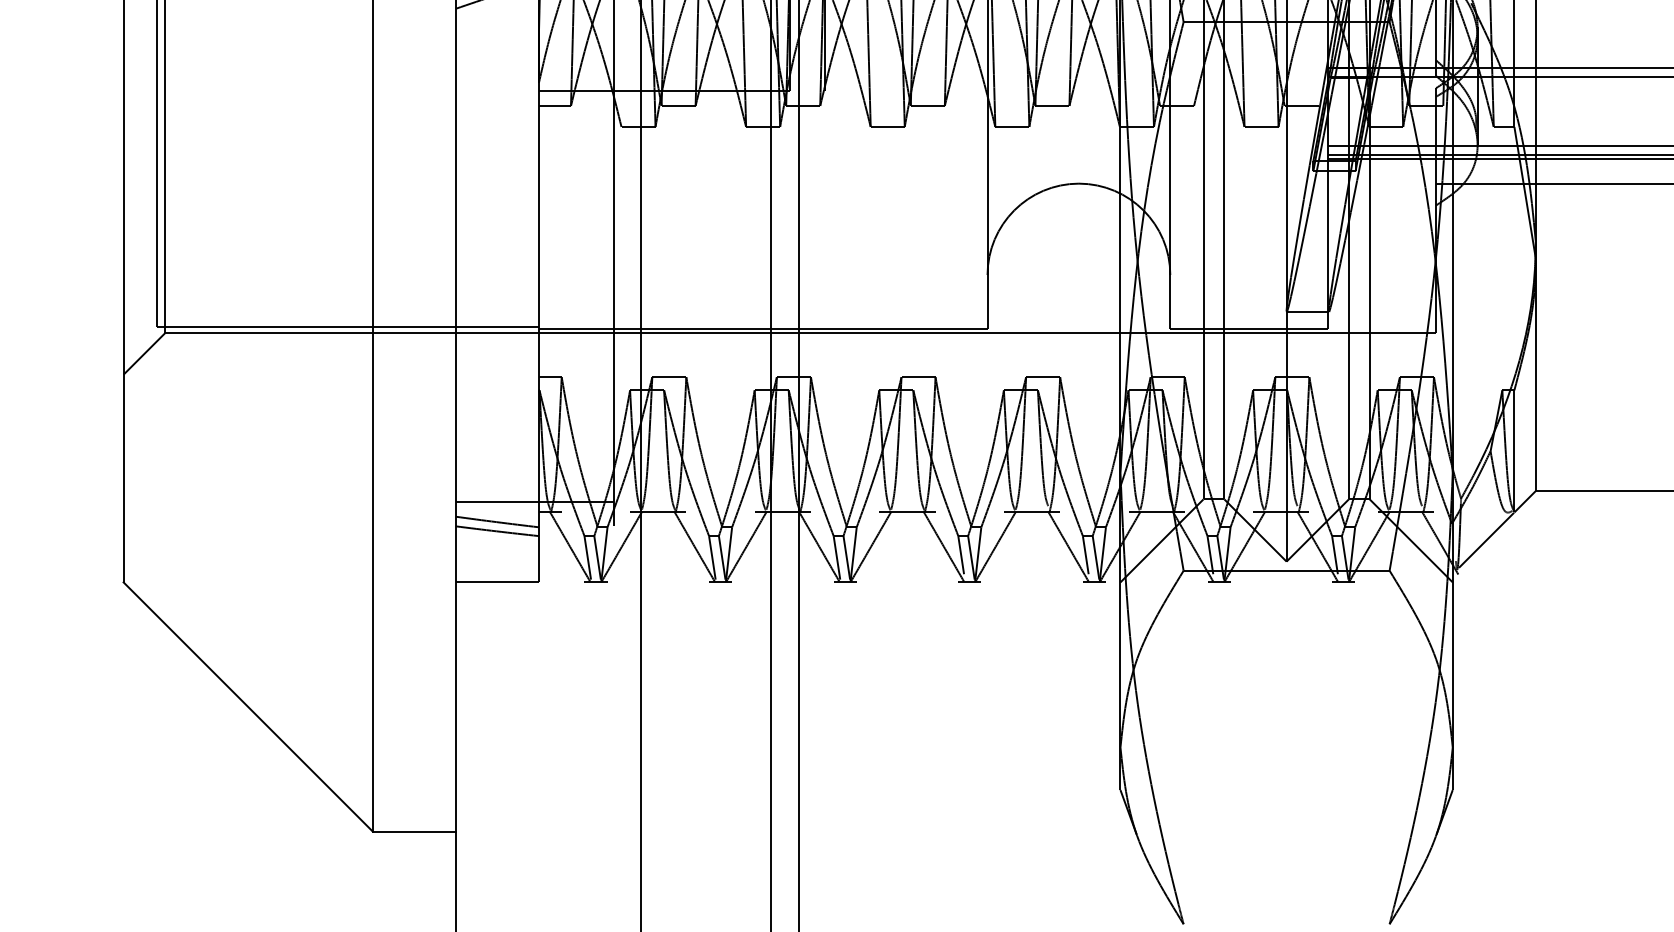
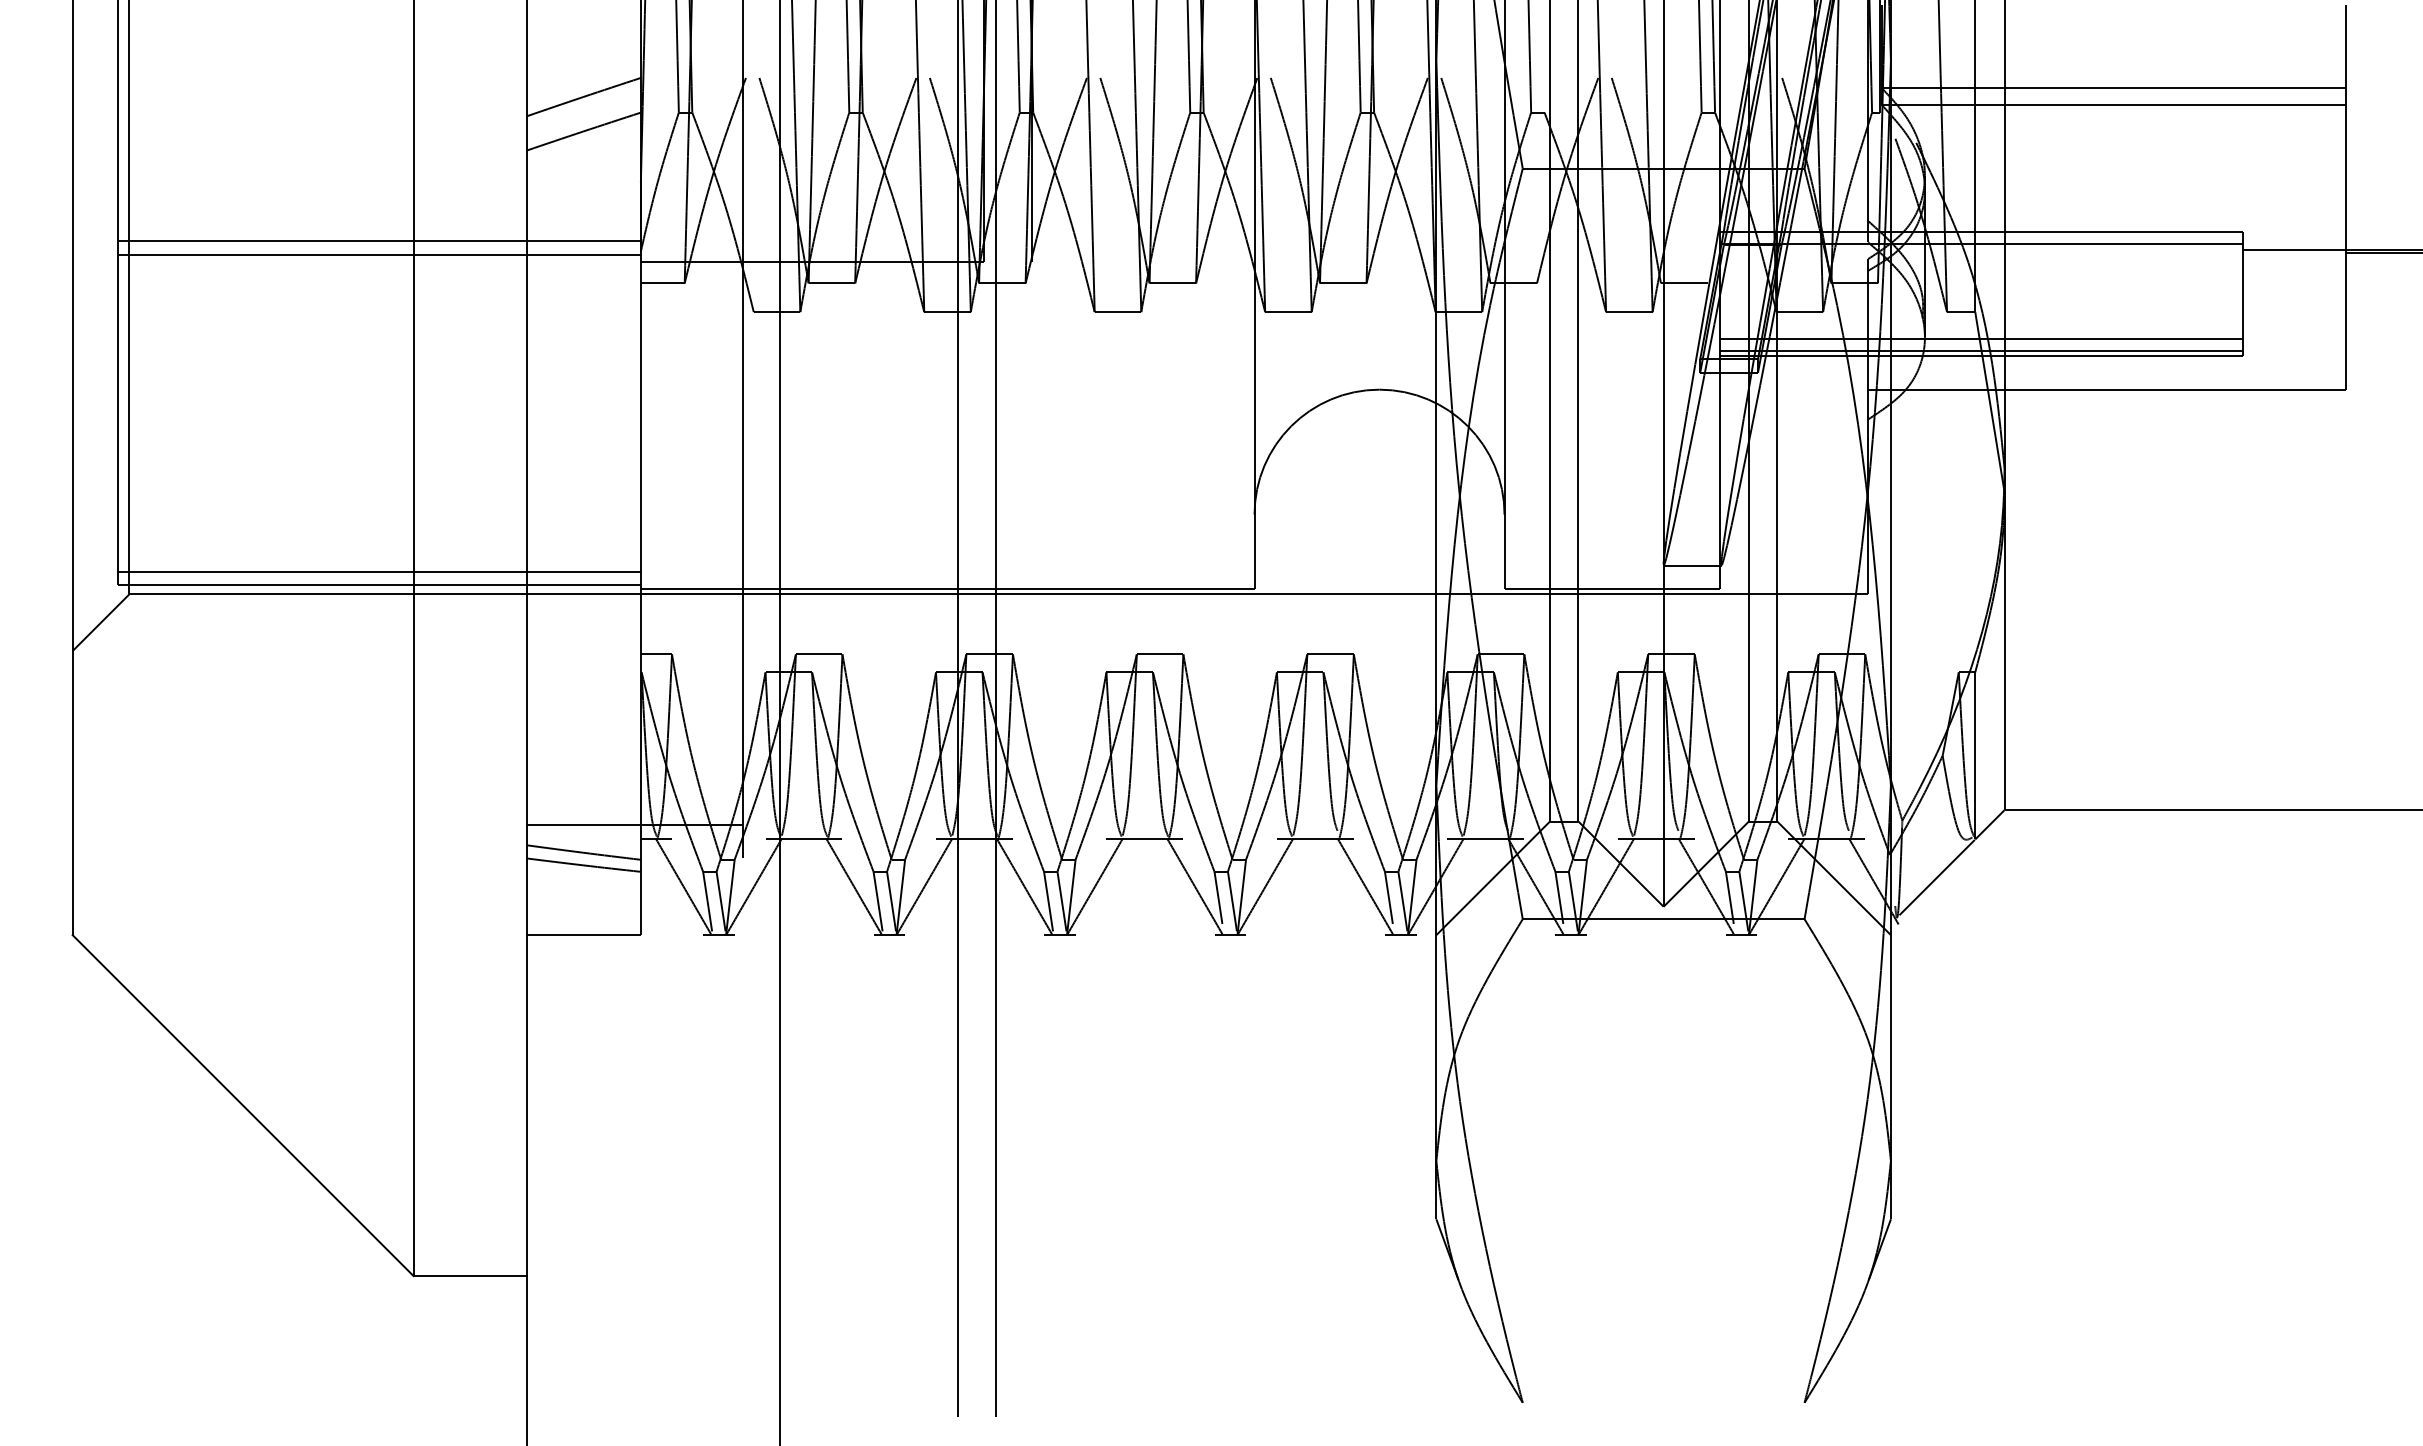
line: (347, 75) -> (379, 241), added
line: (347, 84) -> (379, 254), added
line: (347, 316) -> (379, 571), added

